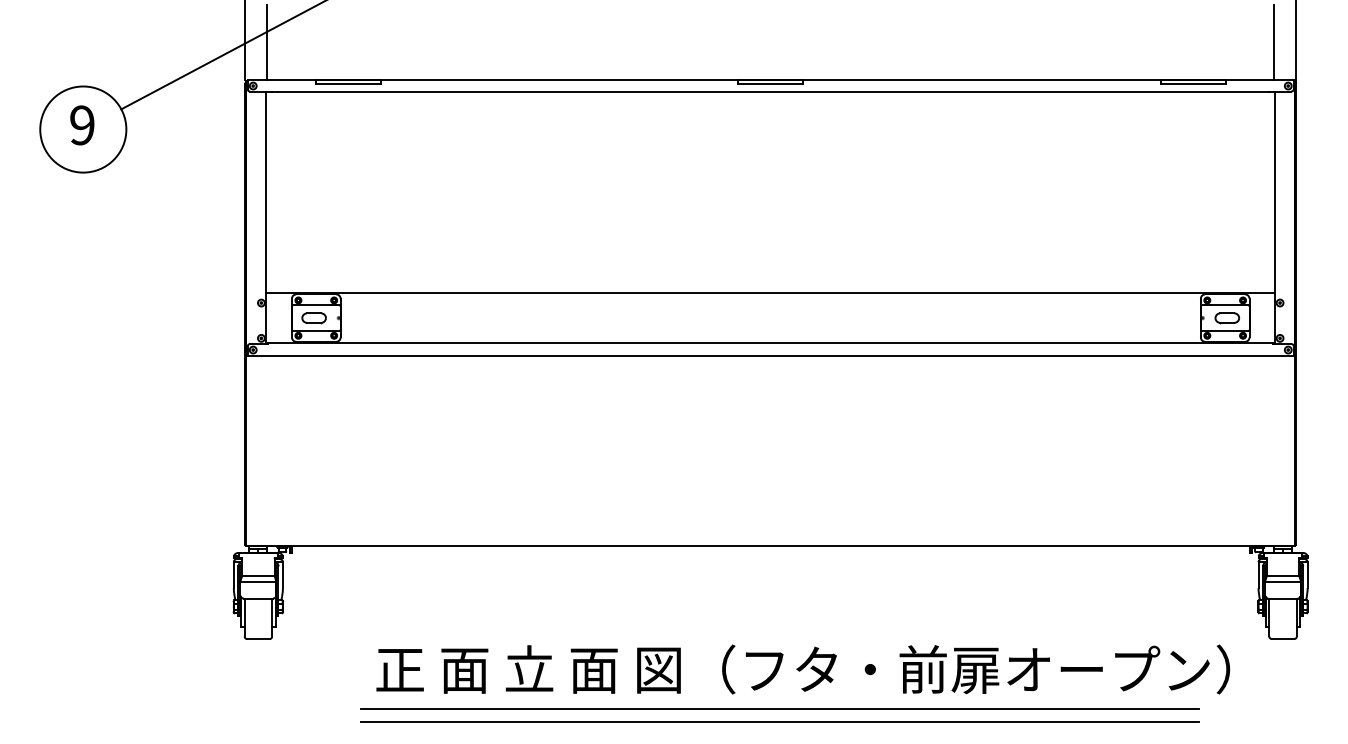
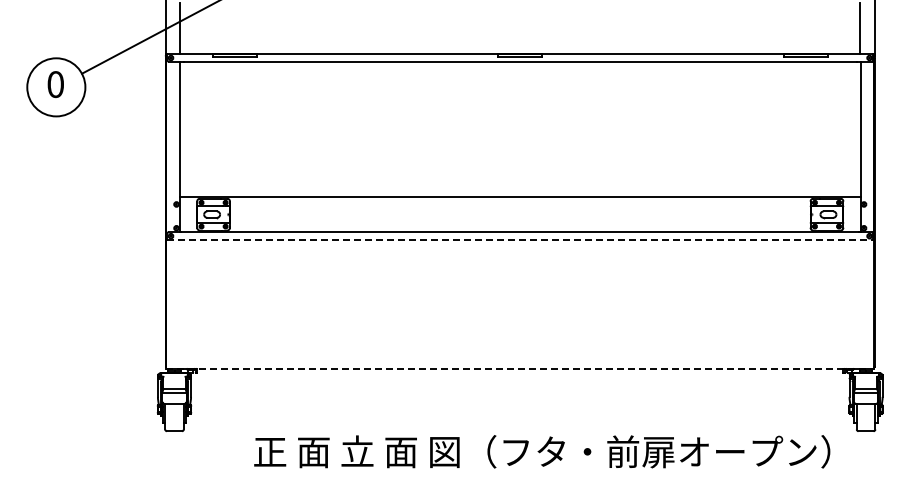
text: (82, 125) -> (55, 84), 9 -> 0
line: (771, 356) -> (520, 240), solid -> dashed
line: (771, 546) -> (520, 368), solid -> dashed
line: (779, 709) -> (526, 478), removed
line: (779, 722) -> (526, 487), removed

